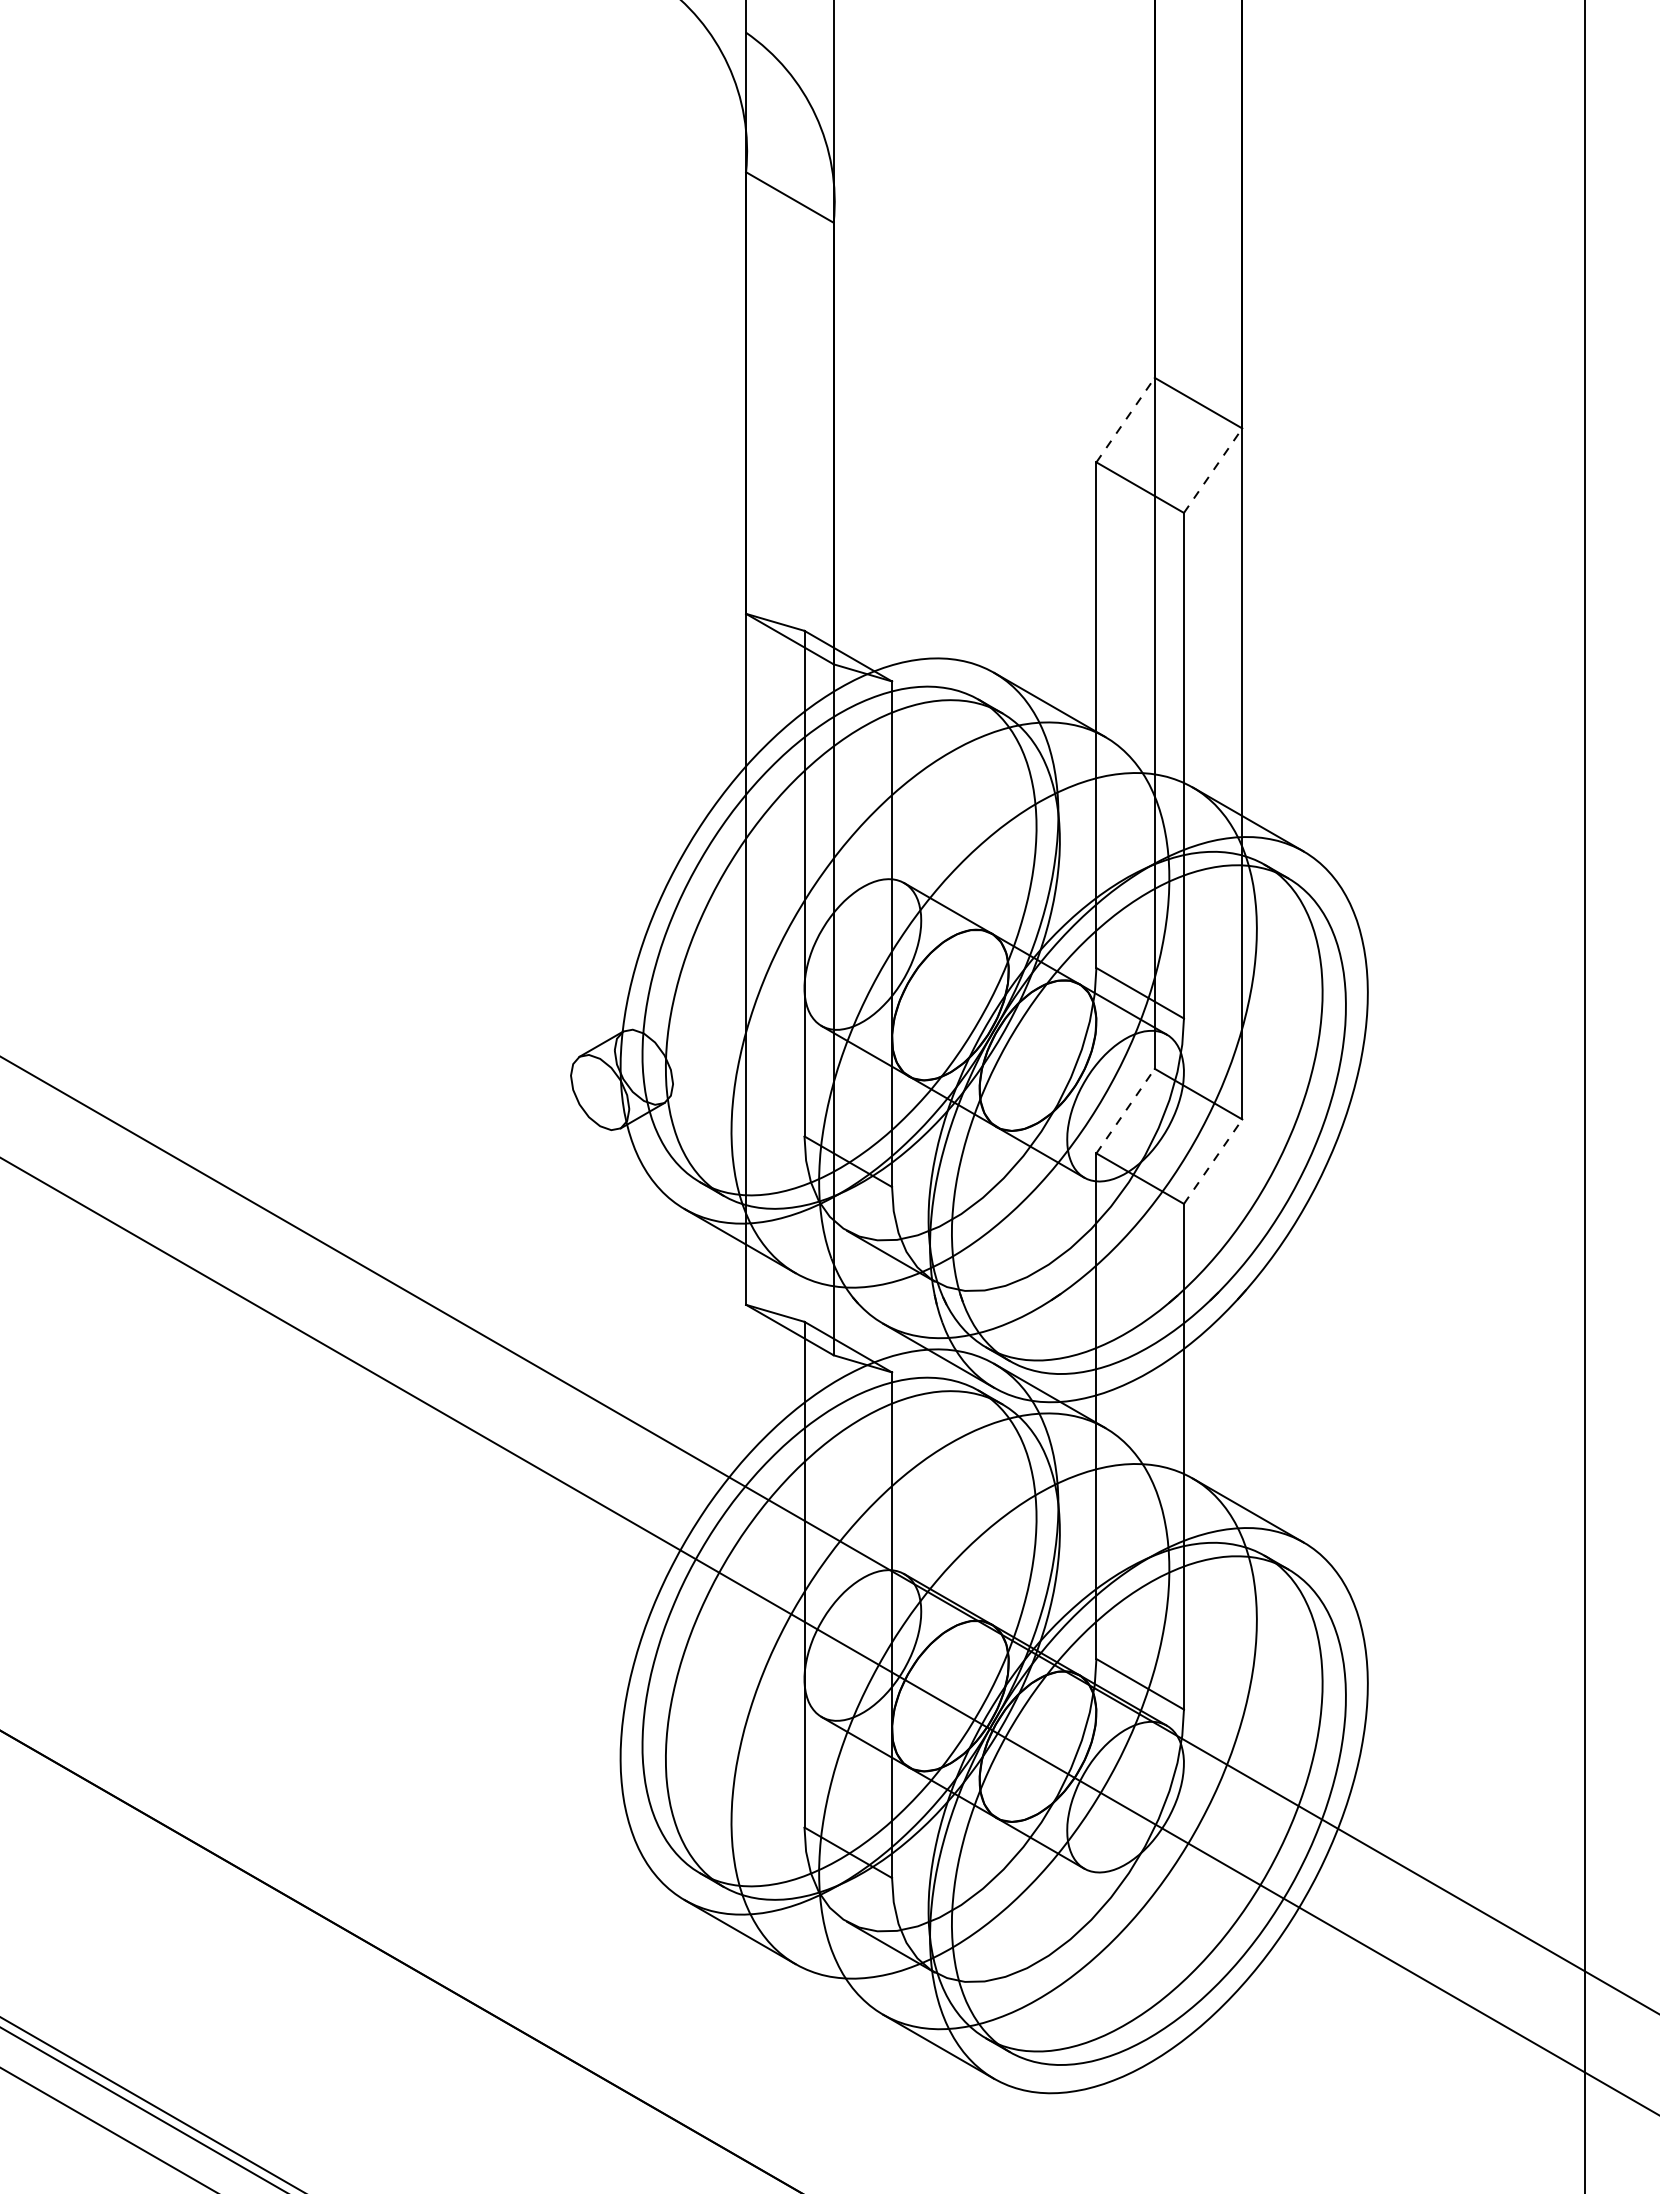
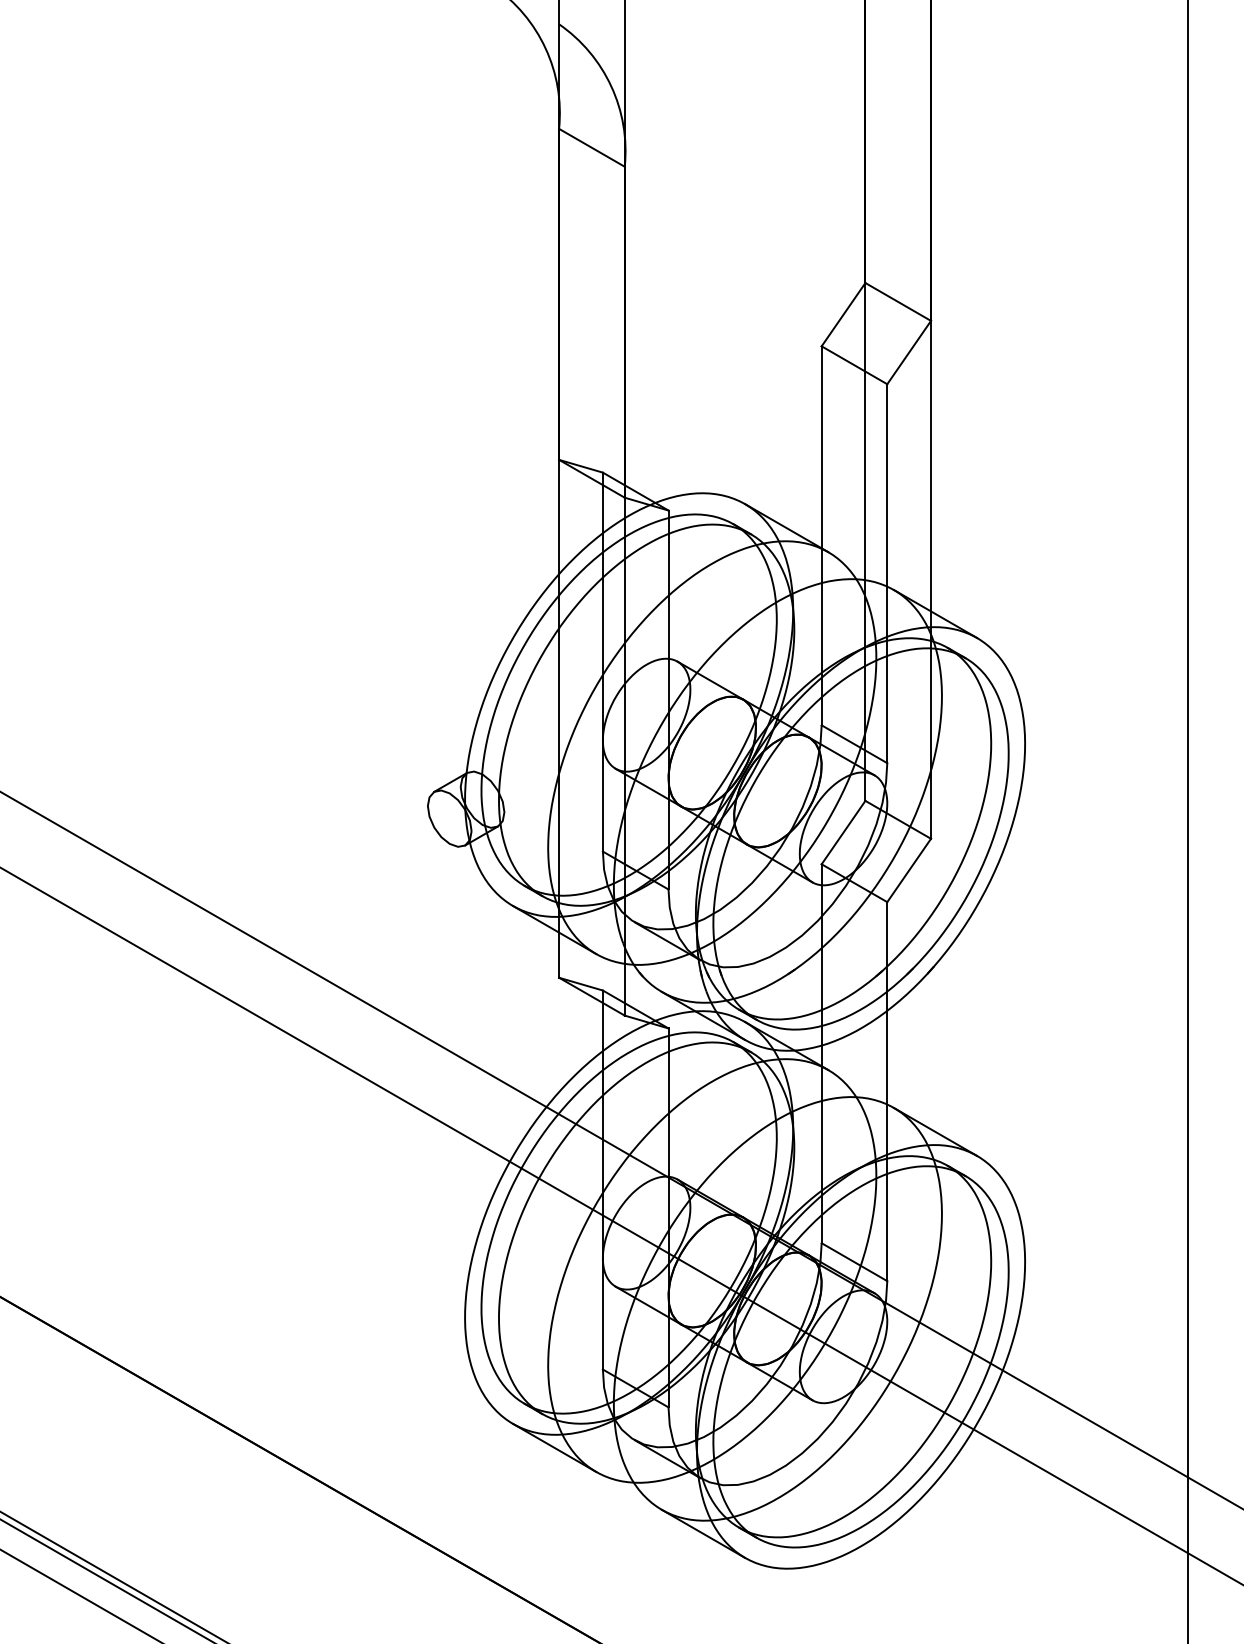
line: (1125, 419) -> (843, 314), dashed -> solid
line: (1213, 470) -> (909, 352), dashed -> solid
line: (1125, 1110) -> (843, 832), dashed -> solid
line: (1213, 1161) -> (909, 870), dashed -> solid

